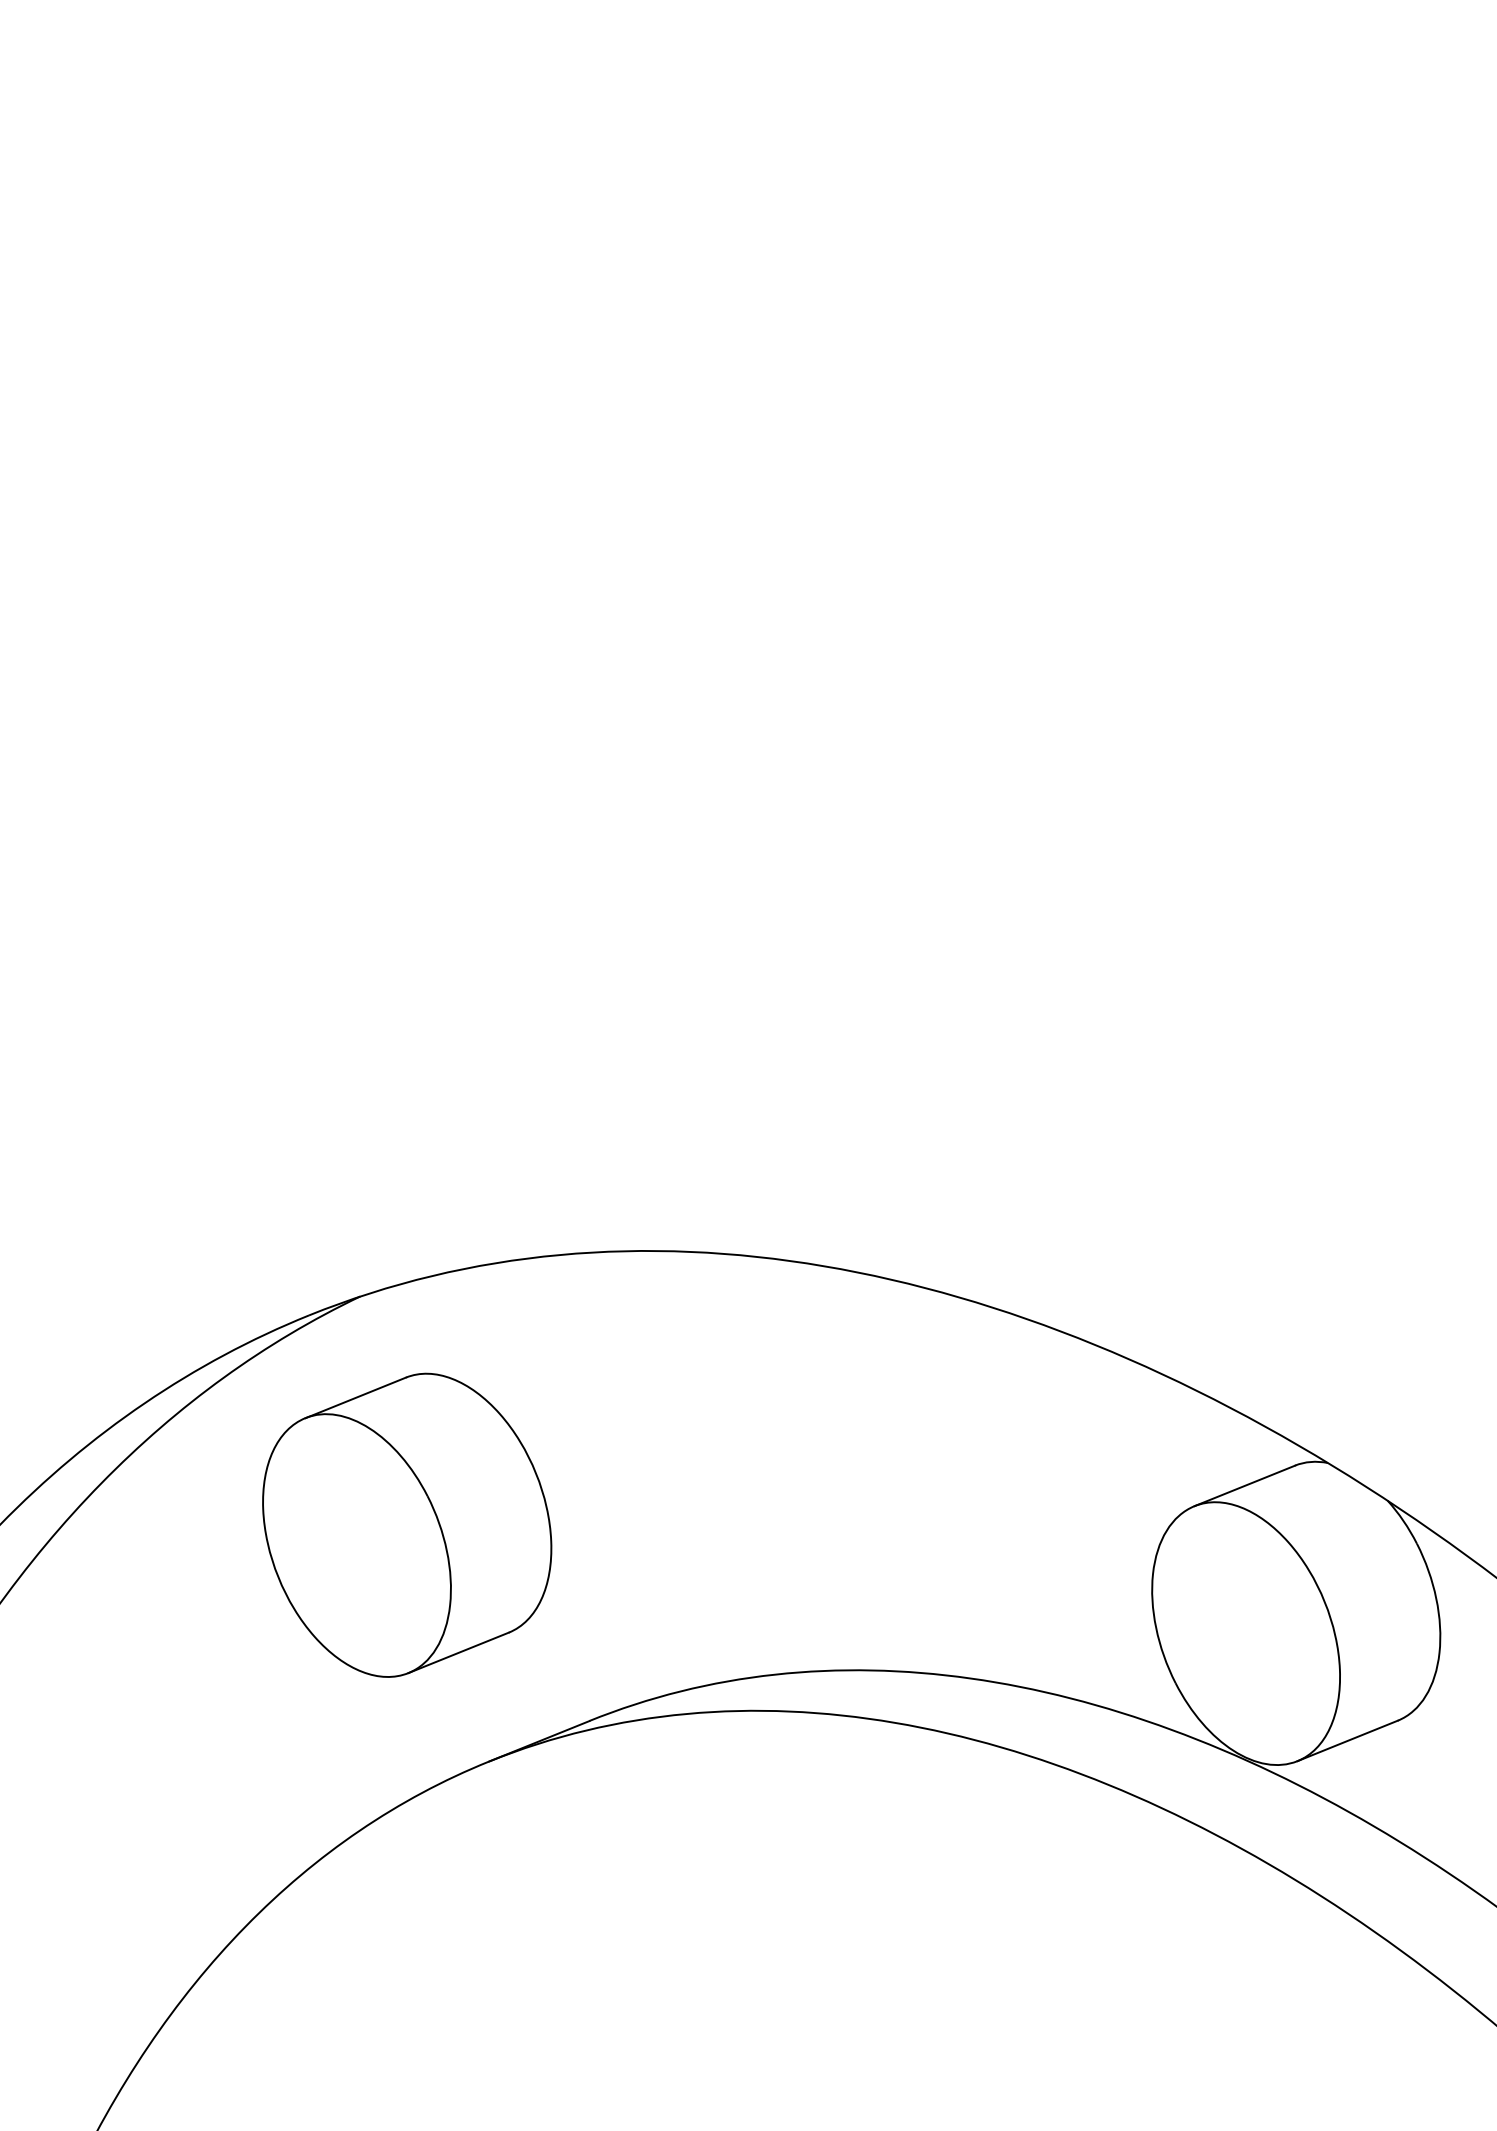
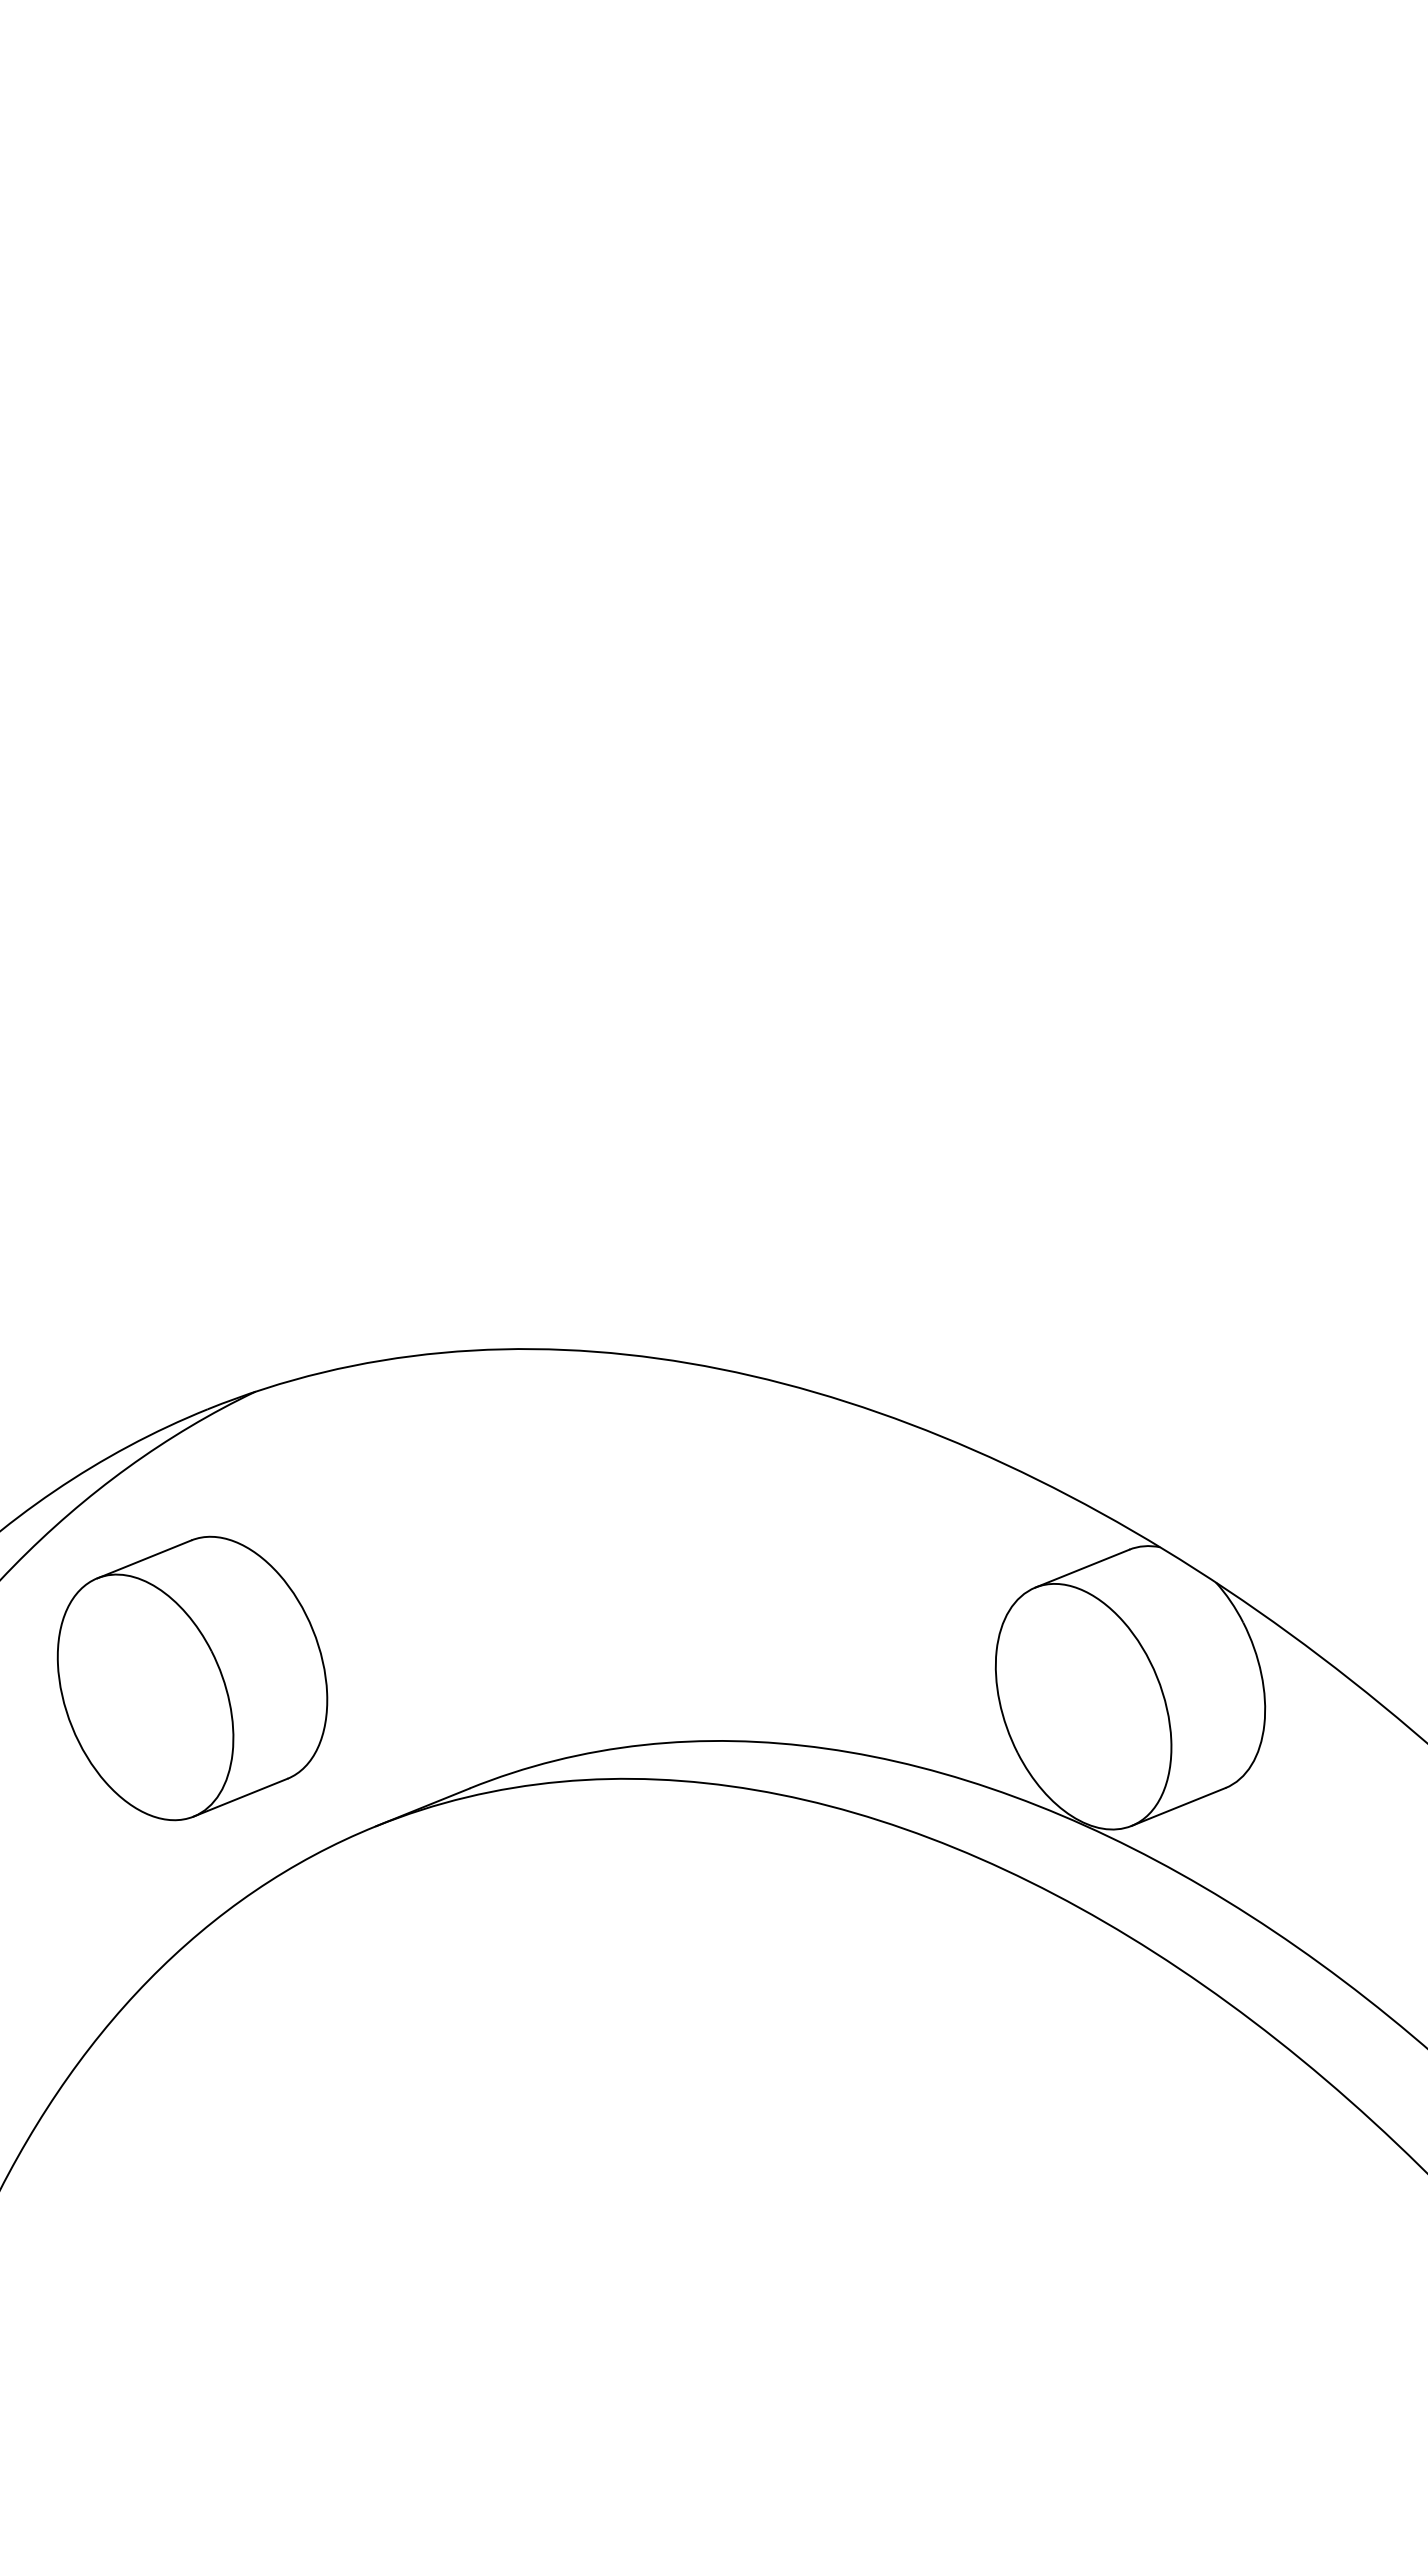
part: (407, 1525) -> (192, 1678), moved

